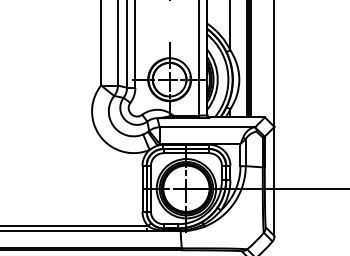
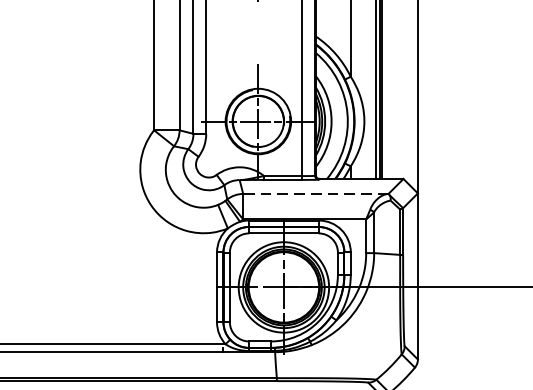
line: (207, 127) -> (315, 194), solid -> dashed

